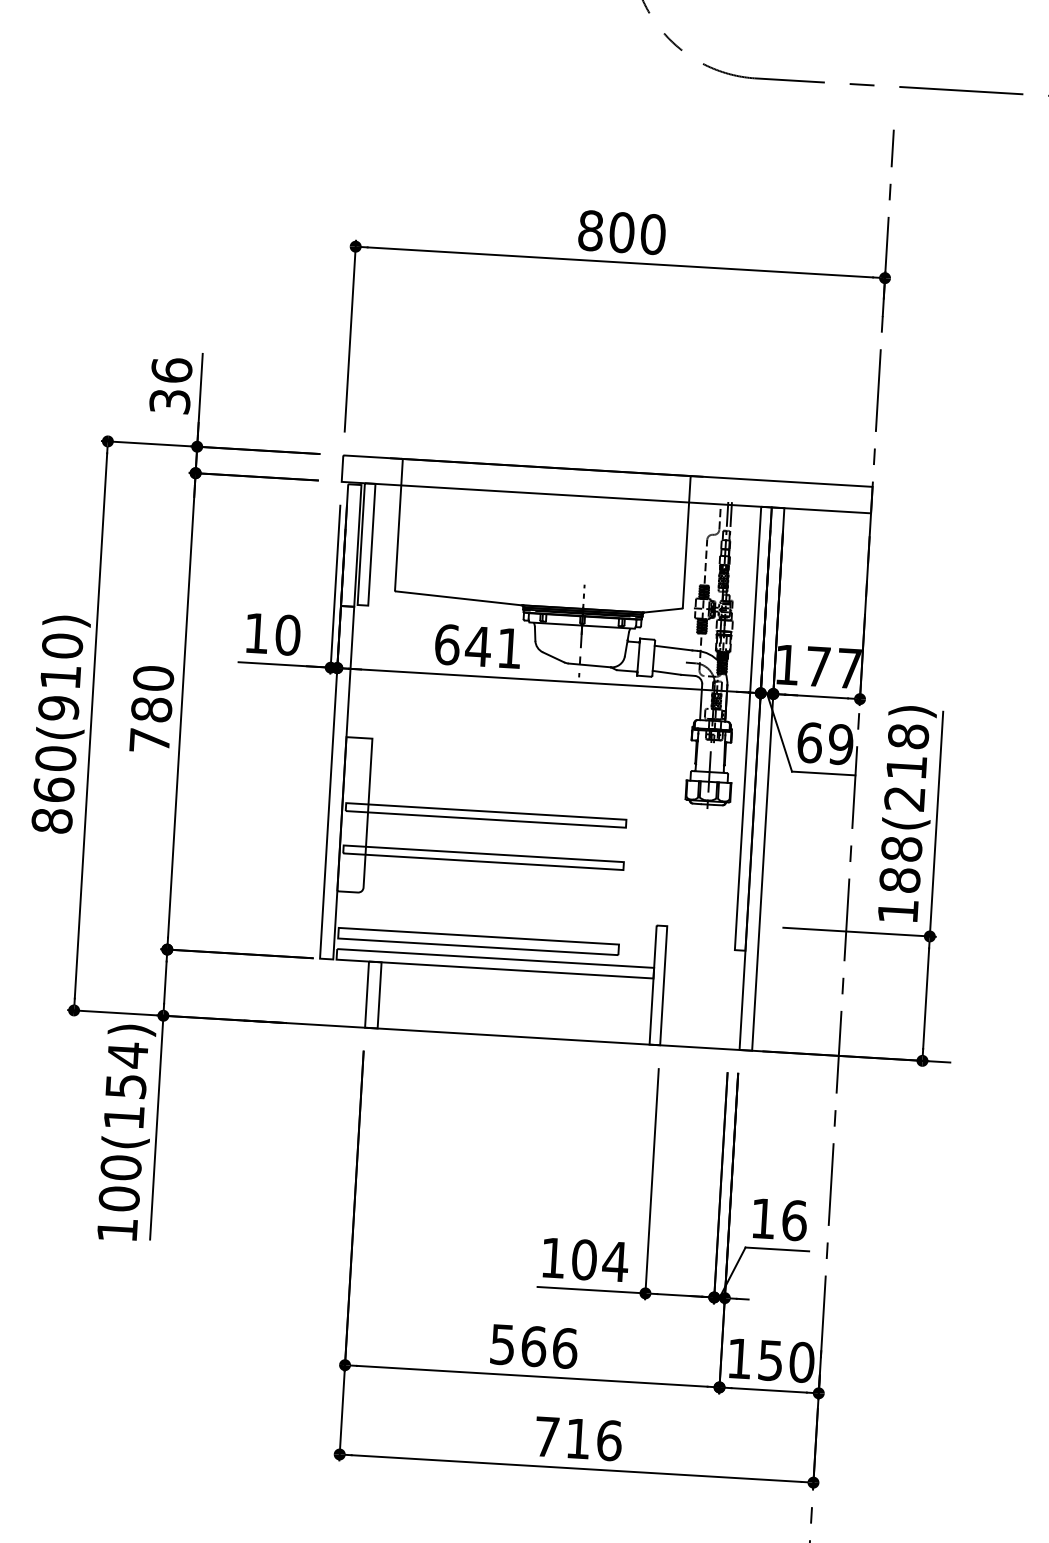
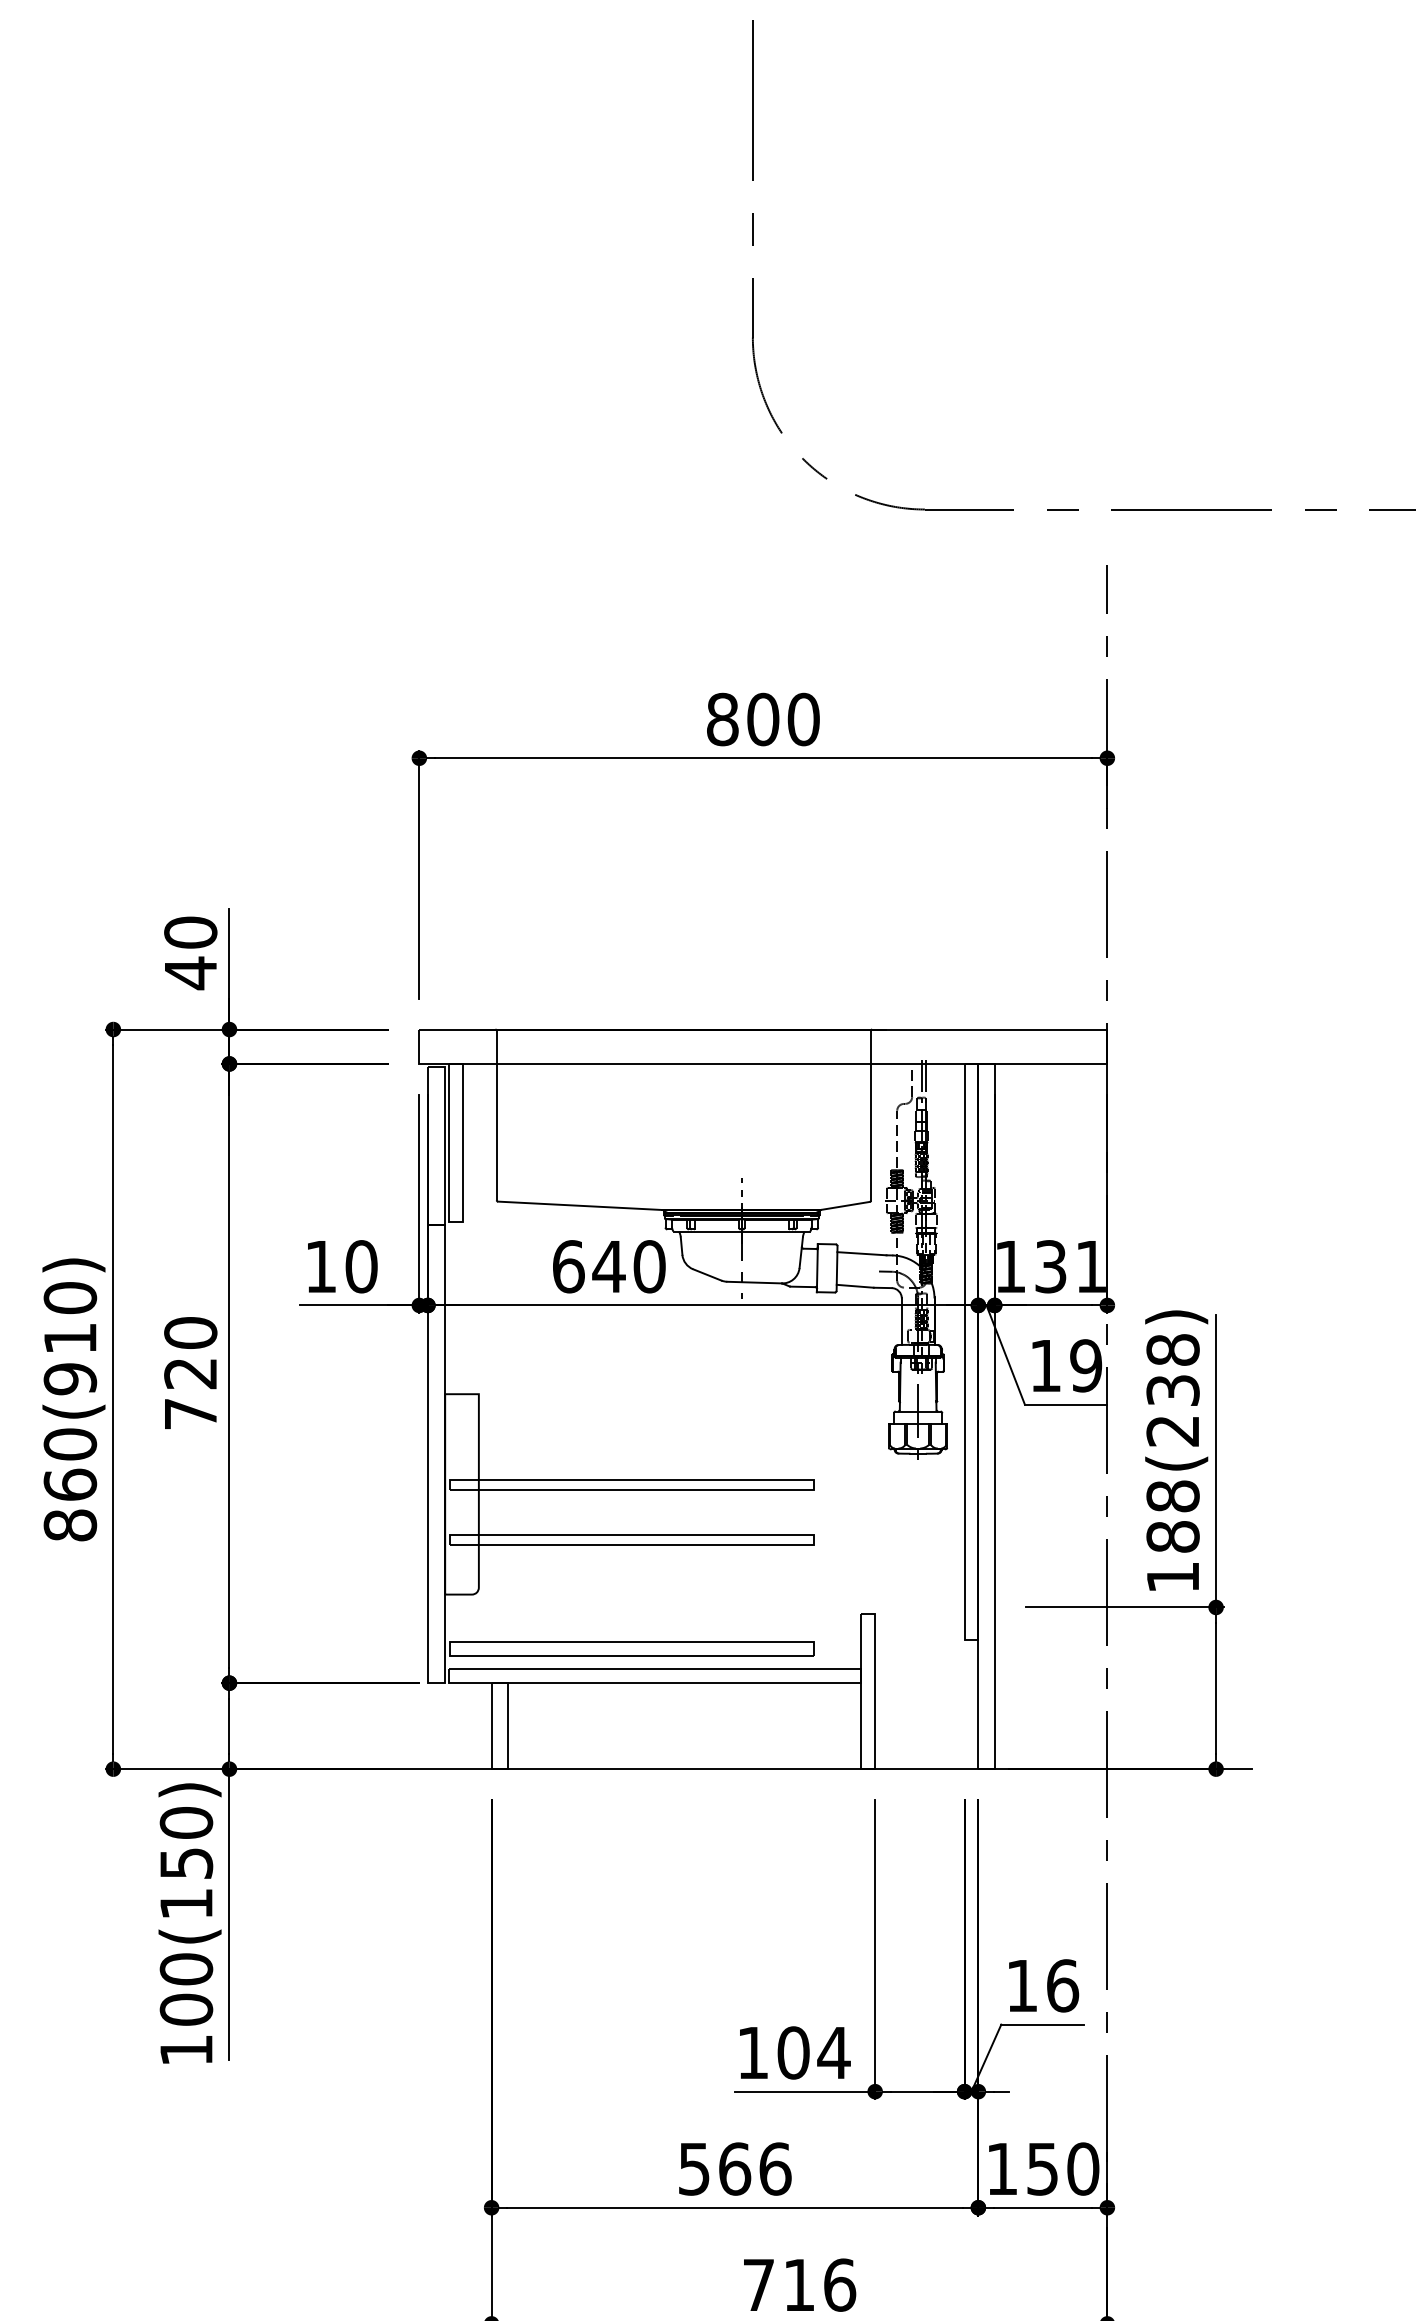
text: (170, 386) -> (190, 953), 36 -> 40
text: (509, 648) -> (649, 1266), 641 -> 640
text: (833, 667) -> (1070, 1266), 177 -> 131
text: (151, 709) -> (190, 1373), 780 -> 720
text: (810, 742) -> (1046, 1365), 69 -> 19
text: (906, 767) -> (1172, 1390), 188(218) -> 188(238)
text: (127, 1055) -> (186, 1823), 100(154) -> 100(150)

